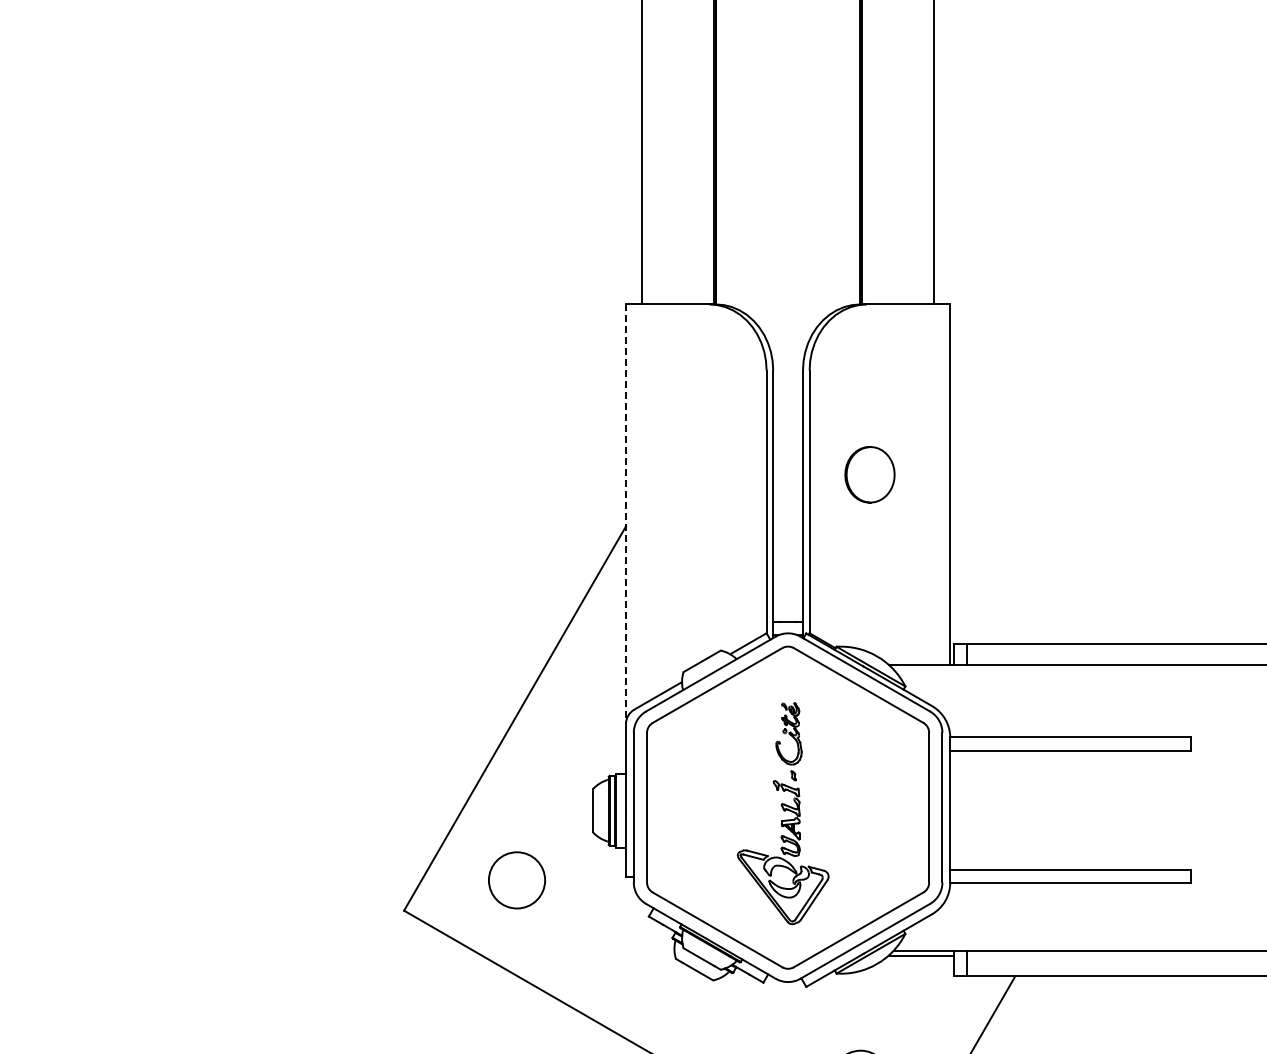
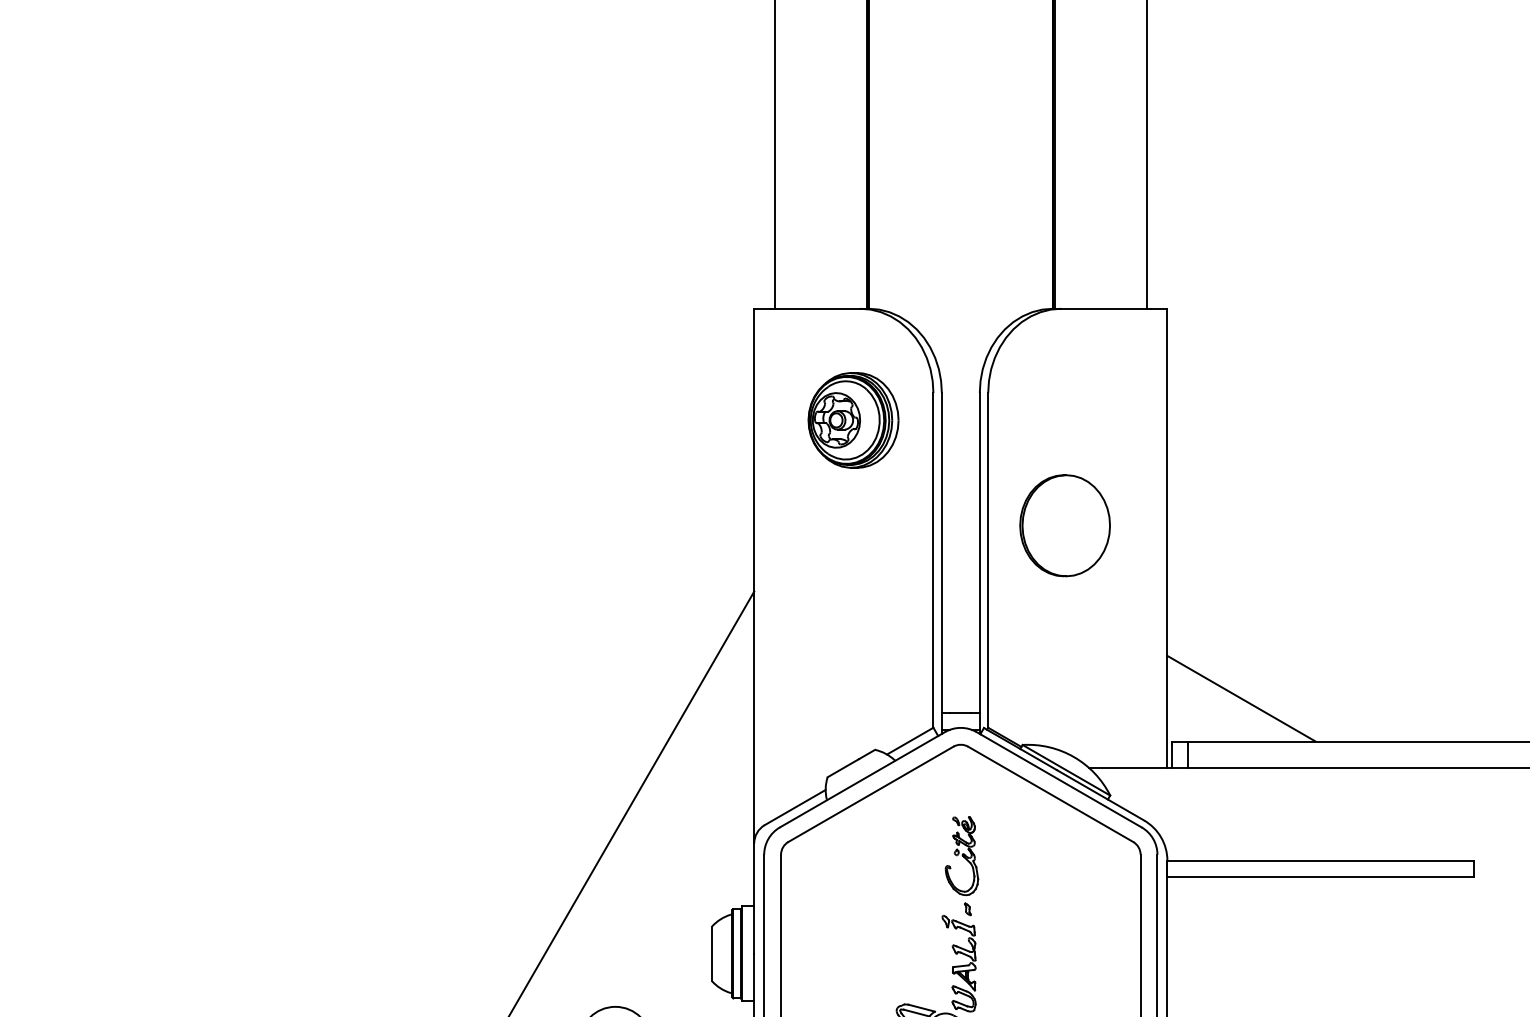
part: (703, 392) -> (853, 420), added
part: (869, 474) -> (1064, 525), size x1.43
line: (625, 514) -> (753, 576), dashed -> solid
line: (1008, 610) -> (1241, 698), added

